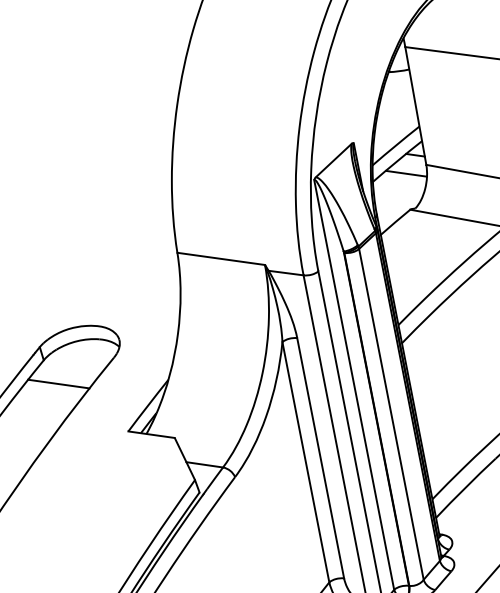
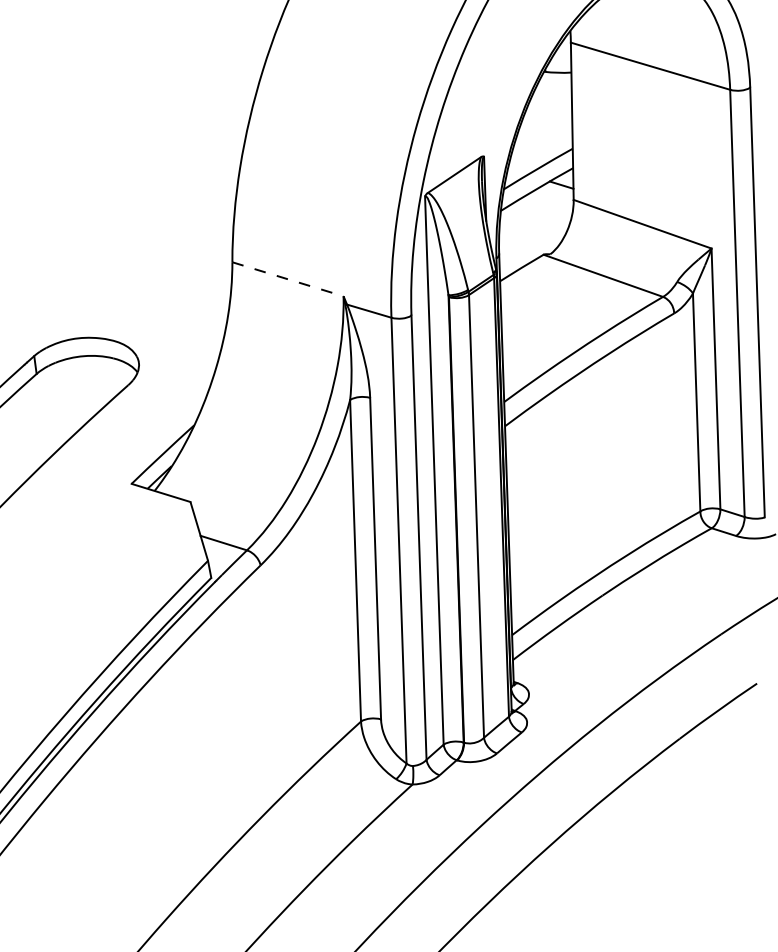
line: (406, 173) -> (546, 207), removed
line: (221, 259) -> (288, 279), solid -> dashed
line: (58, 383) -> (51, 407), removed

